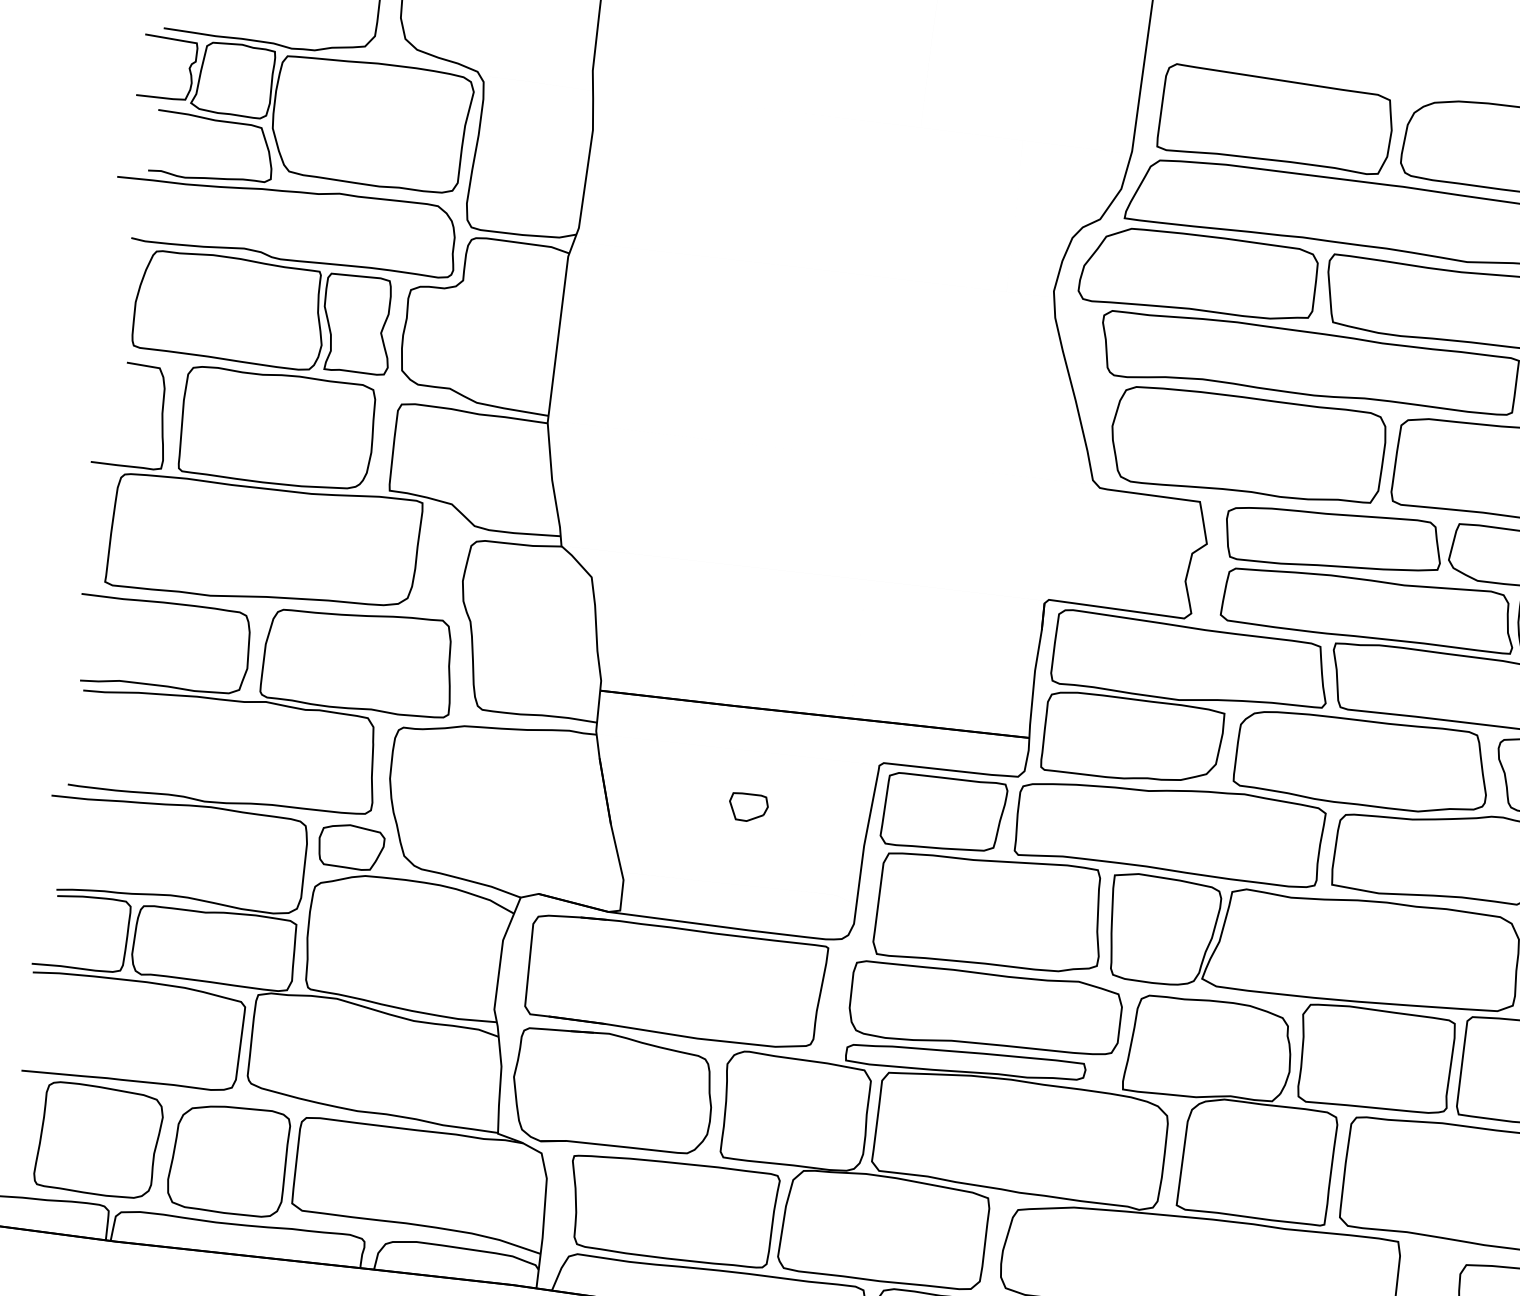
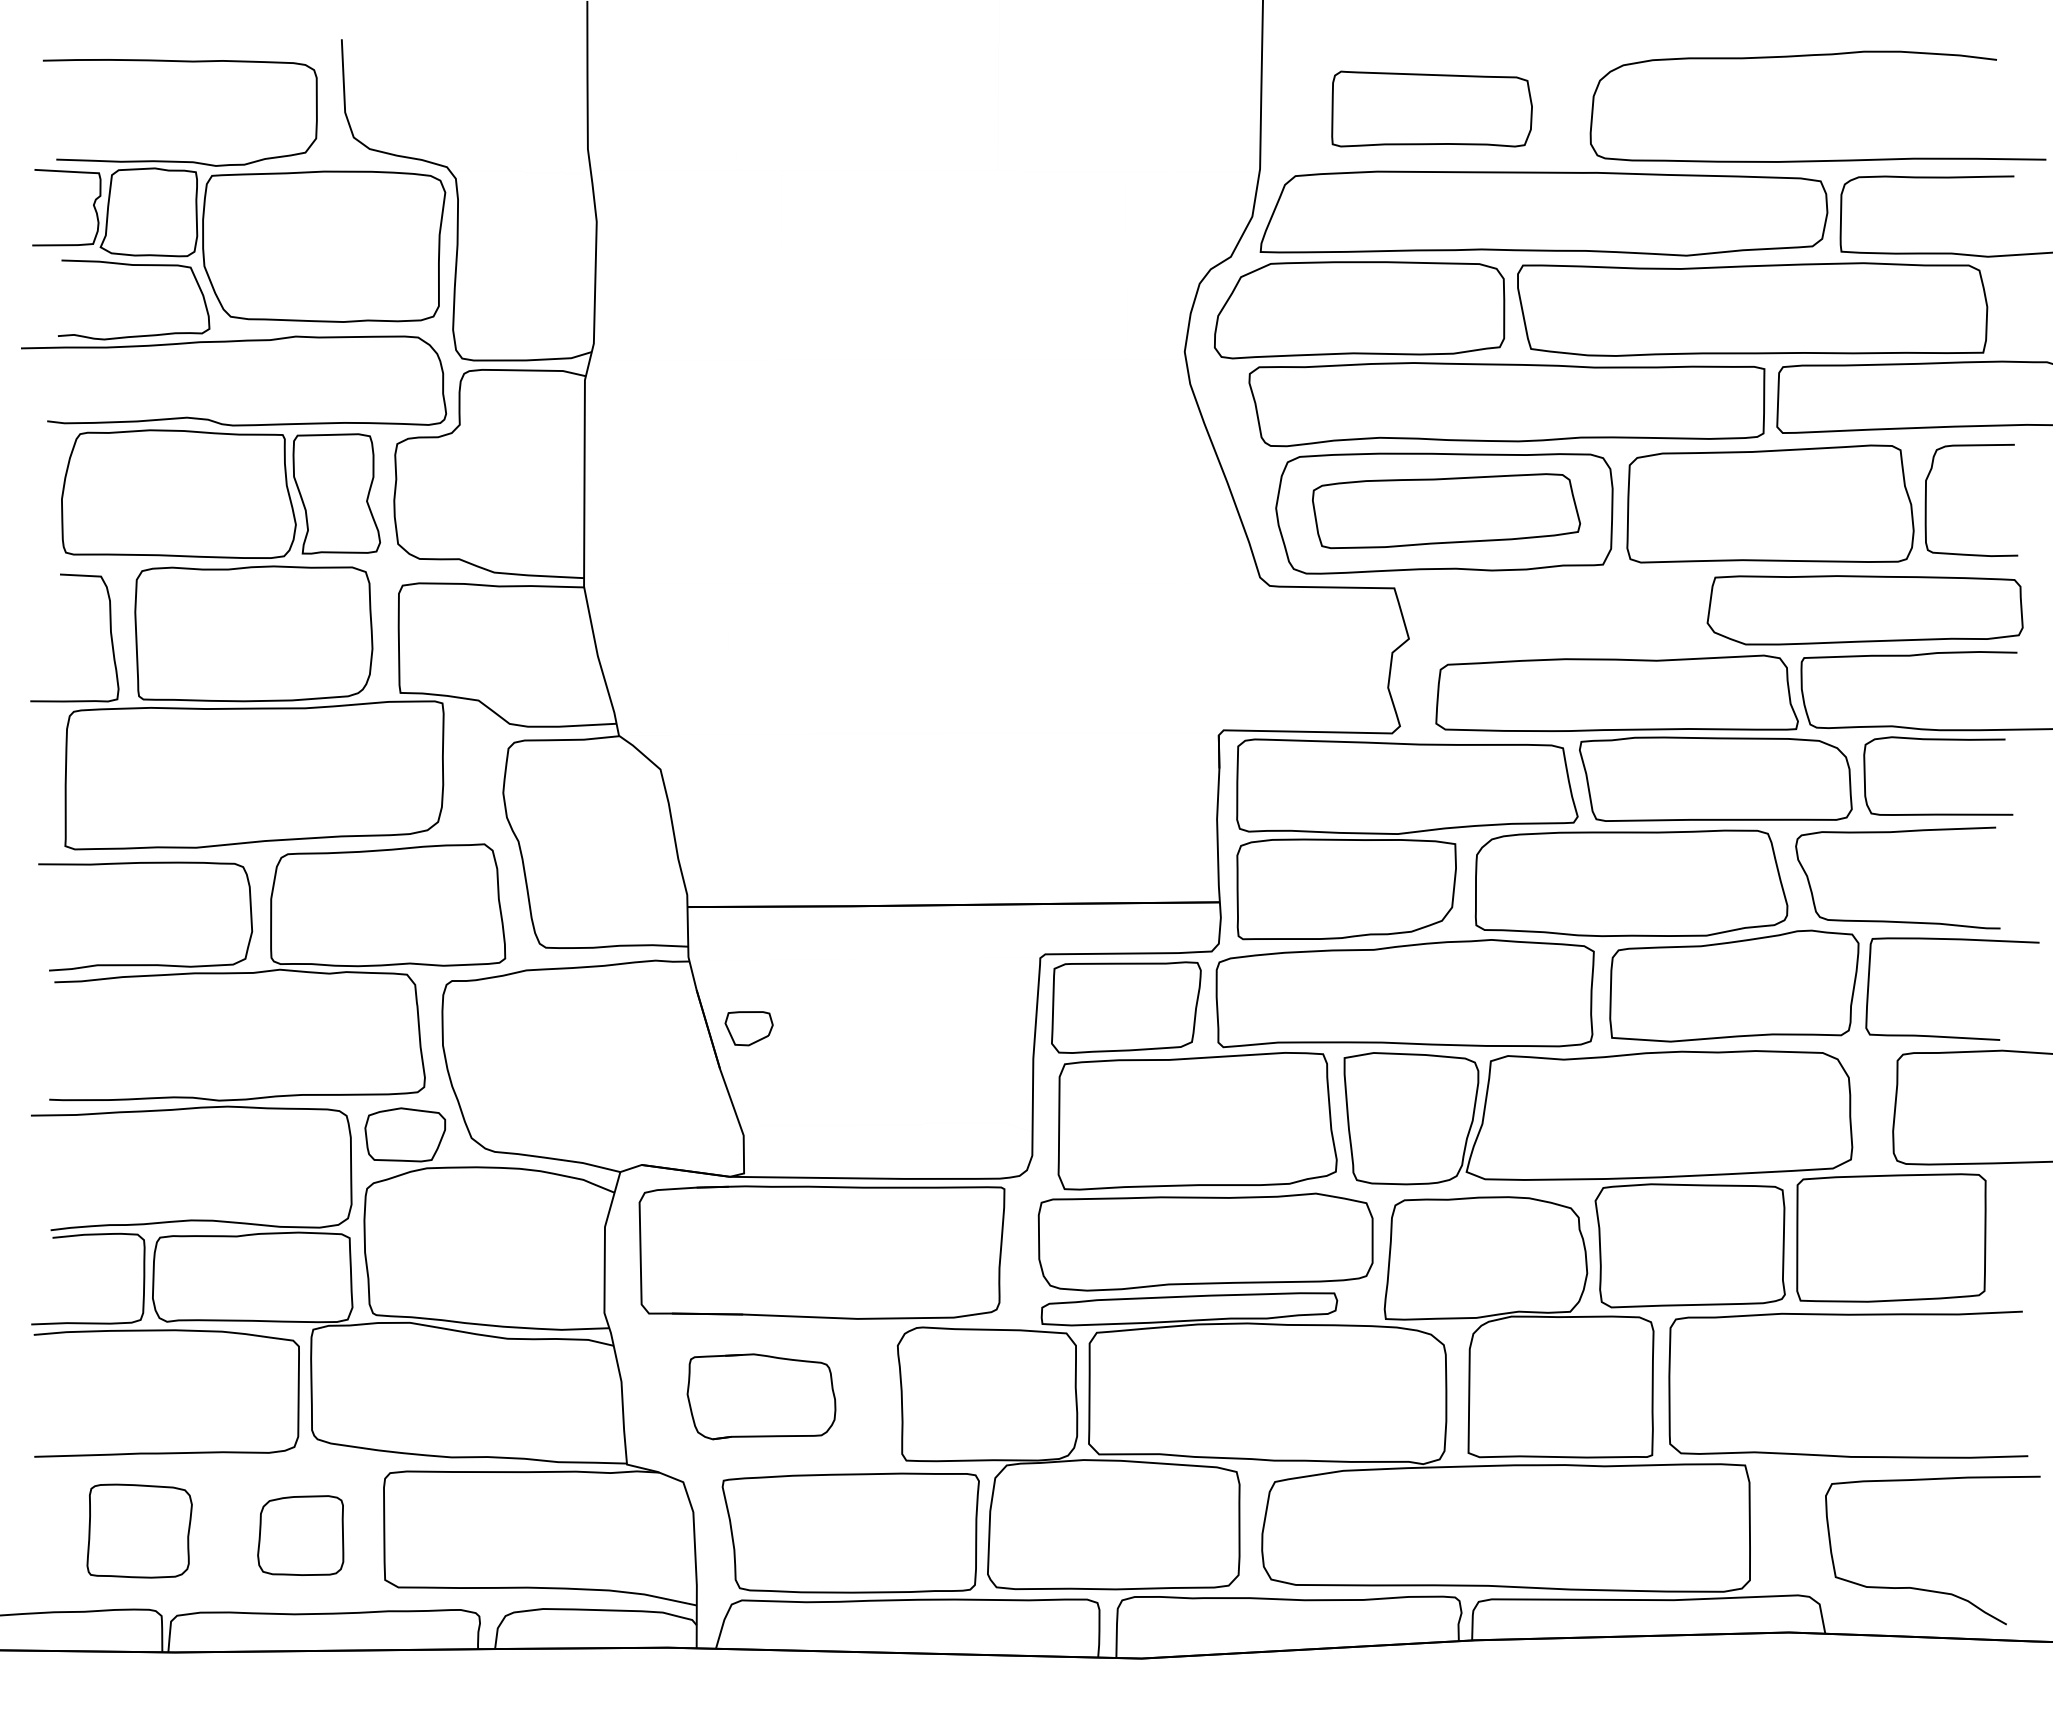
part: (1275, 119) -> (1431, 108), size x0.7
part: (1333, 540) -> (1446, 511), moved
part: (748, 807) -> (748, 1028), moved
part: (612, 1091) -> (761, 1396), size x0.6
part: (99, 1140) -> (139, 1530), size x0.7
part: (228, 1159) -> (300, 1535), size x0.6

